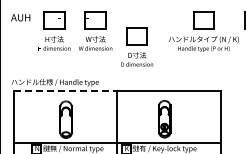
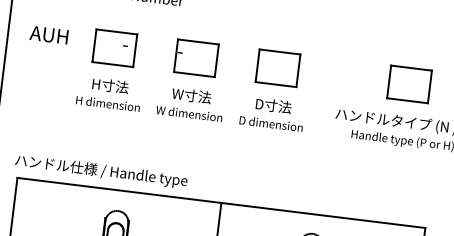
part: (137, 46) -> (276, 88), moved
line: (65, 91) -> (119, 191), dashed -> solid

